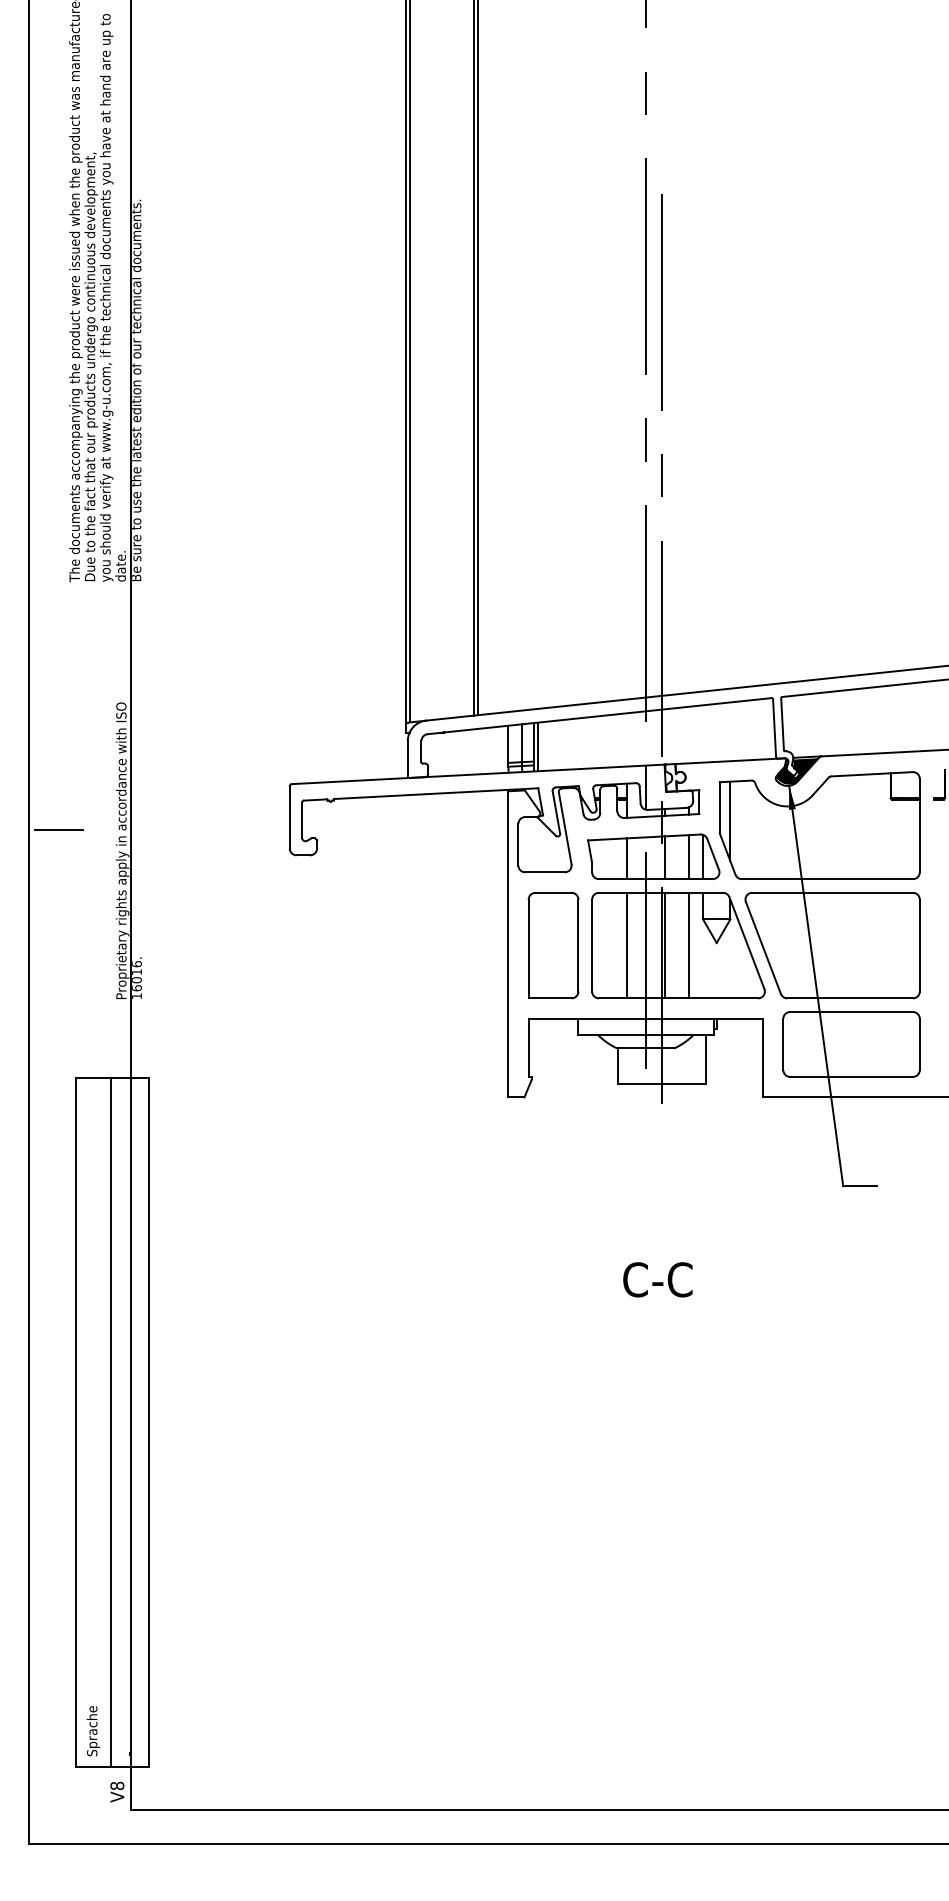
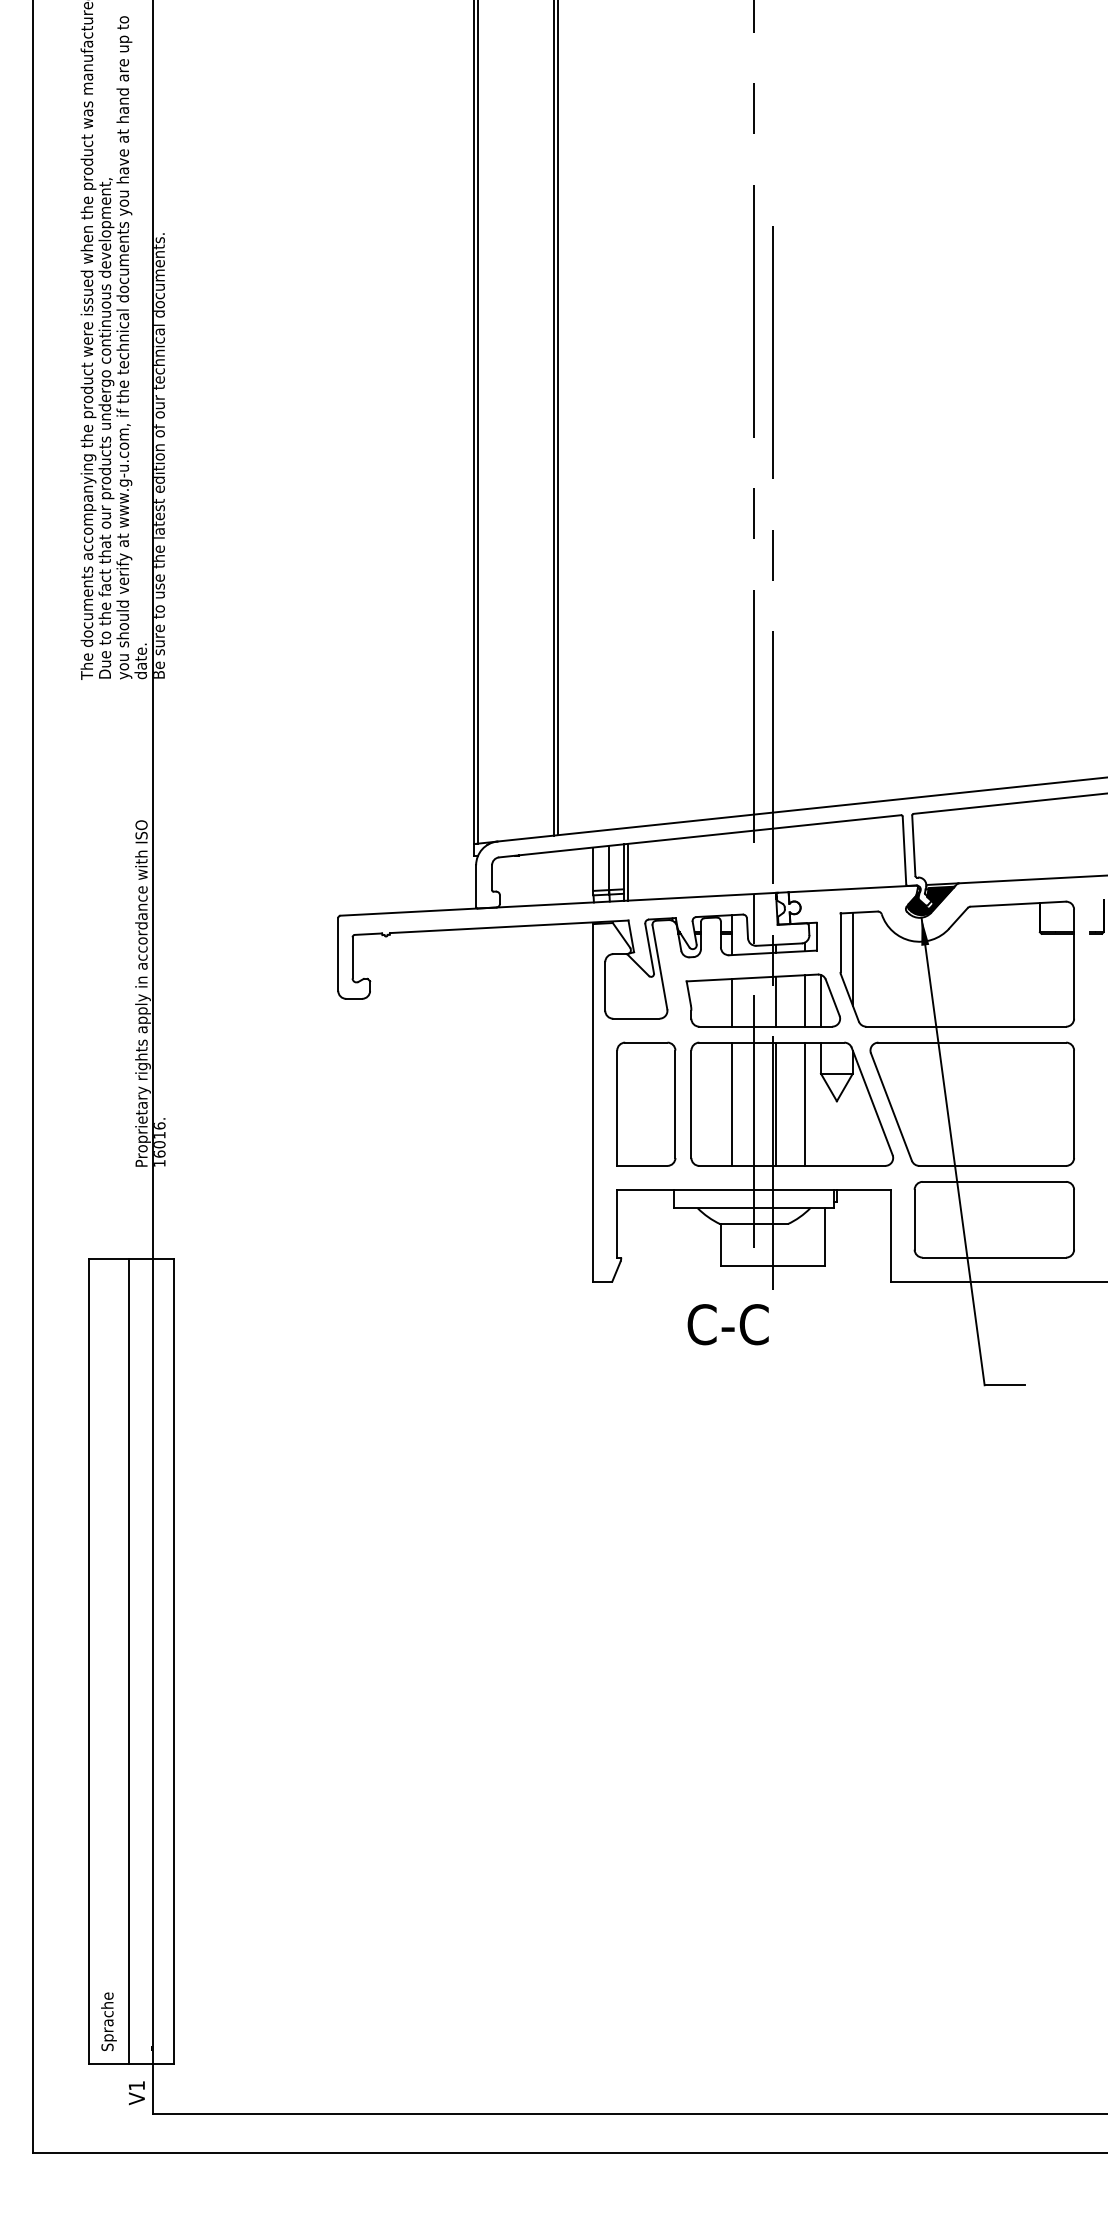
line: (59, 830) -> (69, 969), removed
text: (657, 1279) -> (727, 1324), moved
text: (117, 1785) -> (136, 2085), V8 -> V1

